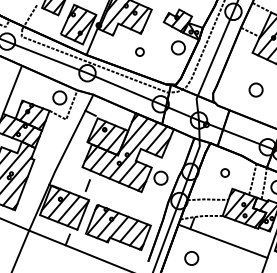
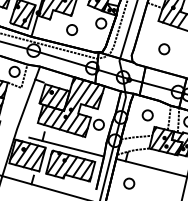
part: (139, 51) -> (71, 29), size x1.67
part: (224, 172) -> (147, 115), size x1.67
line: (116, 201) -> (66, 146), added

